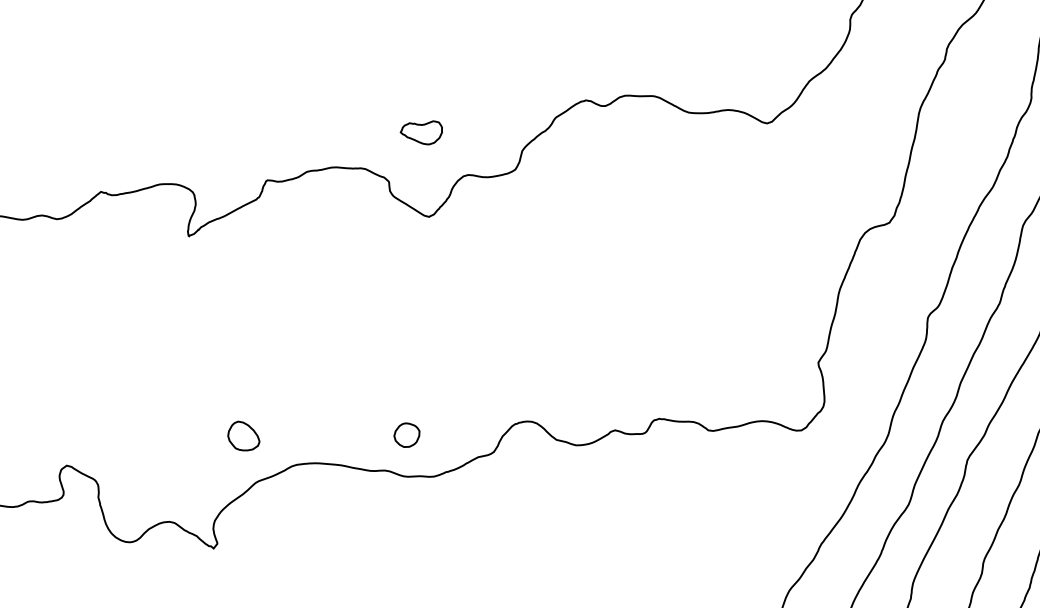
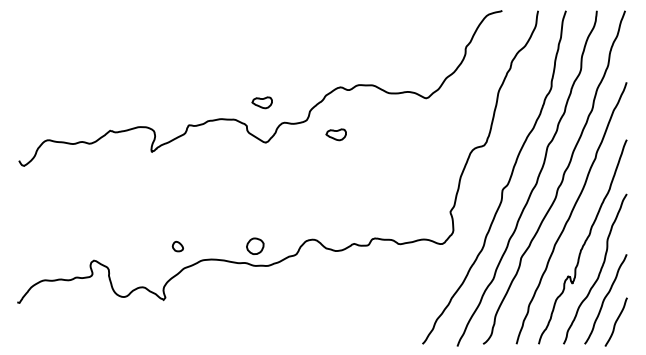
part: (575, 199) -> (335, 134), added
part: (407, 433) -> (255, 245), size x1.4
part: (242, 435) -> (177, 246), size x0.7

